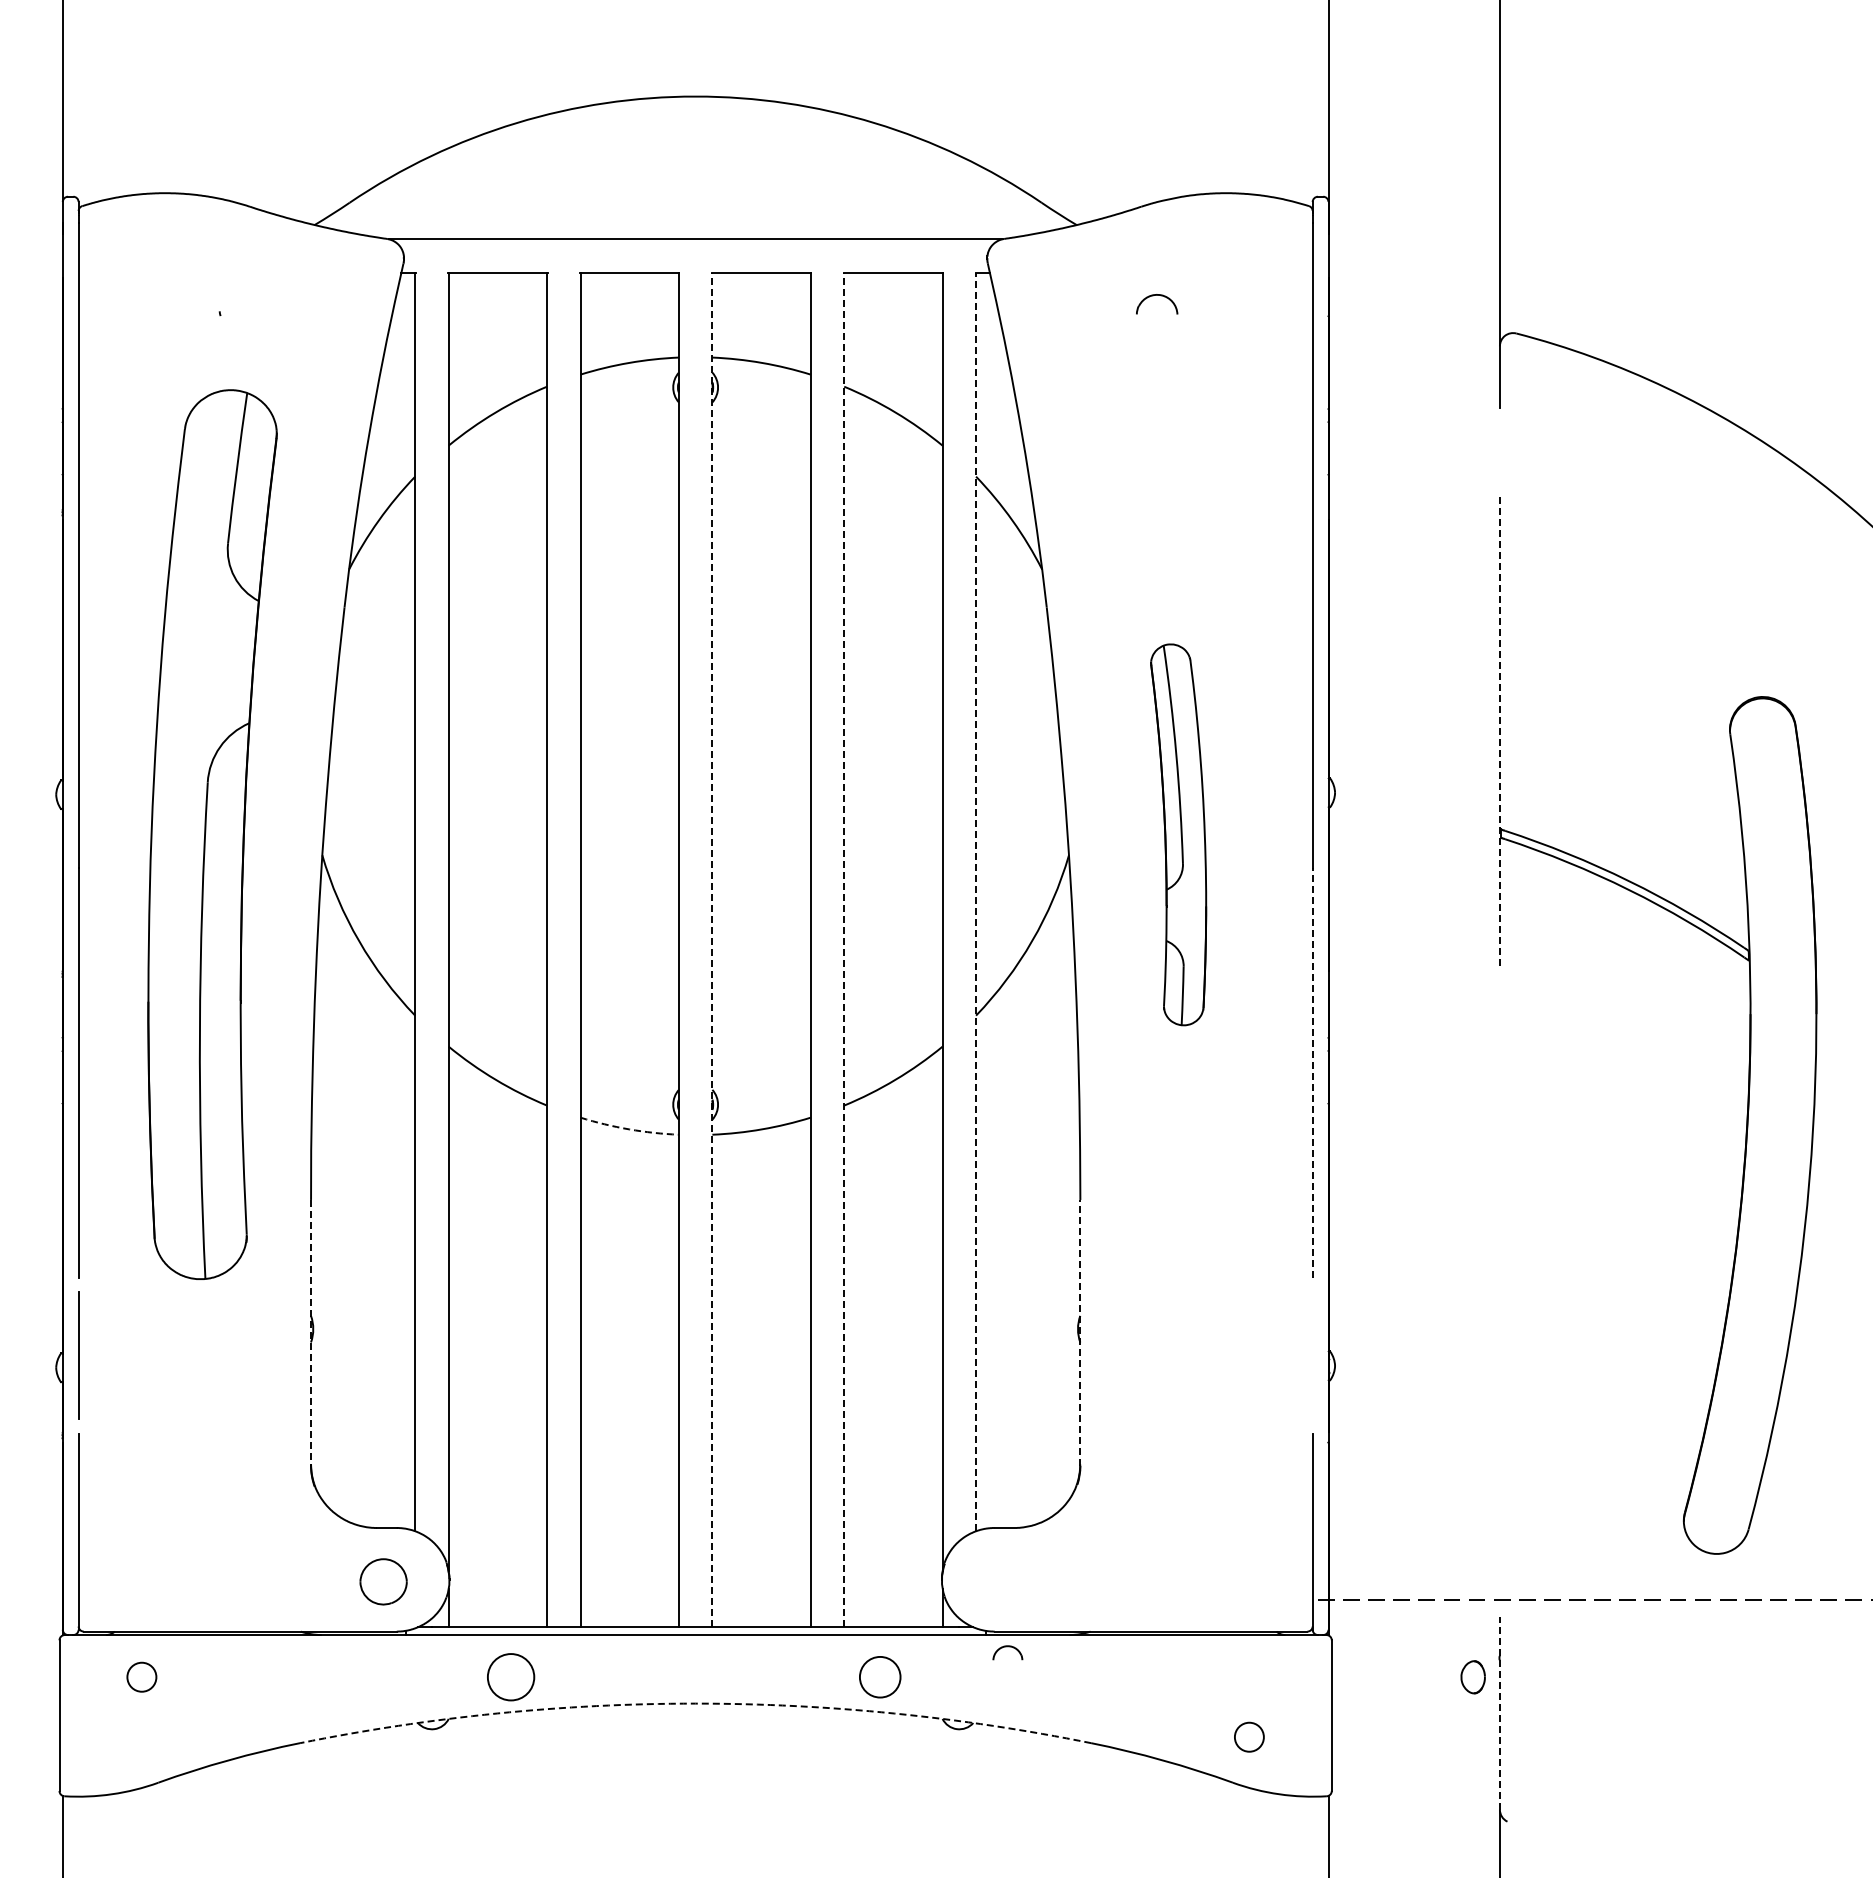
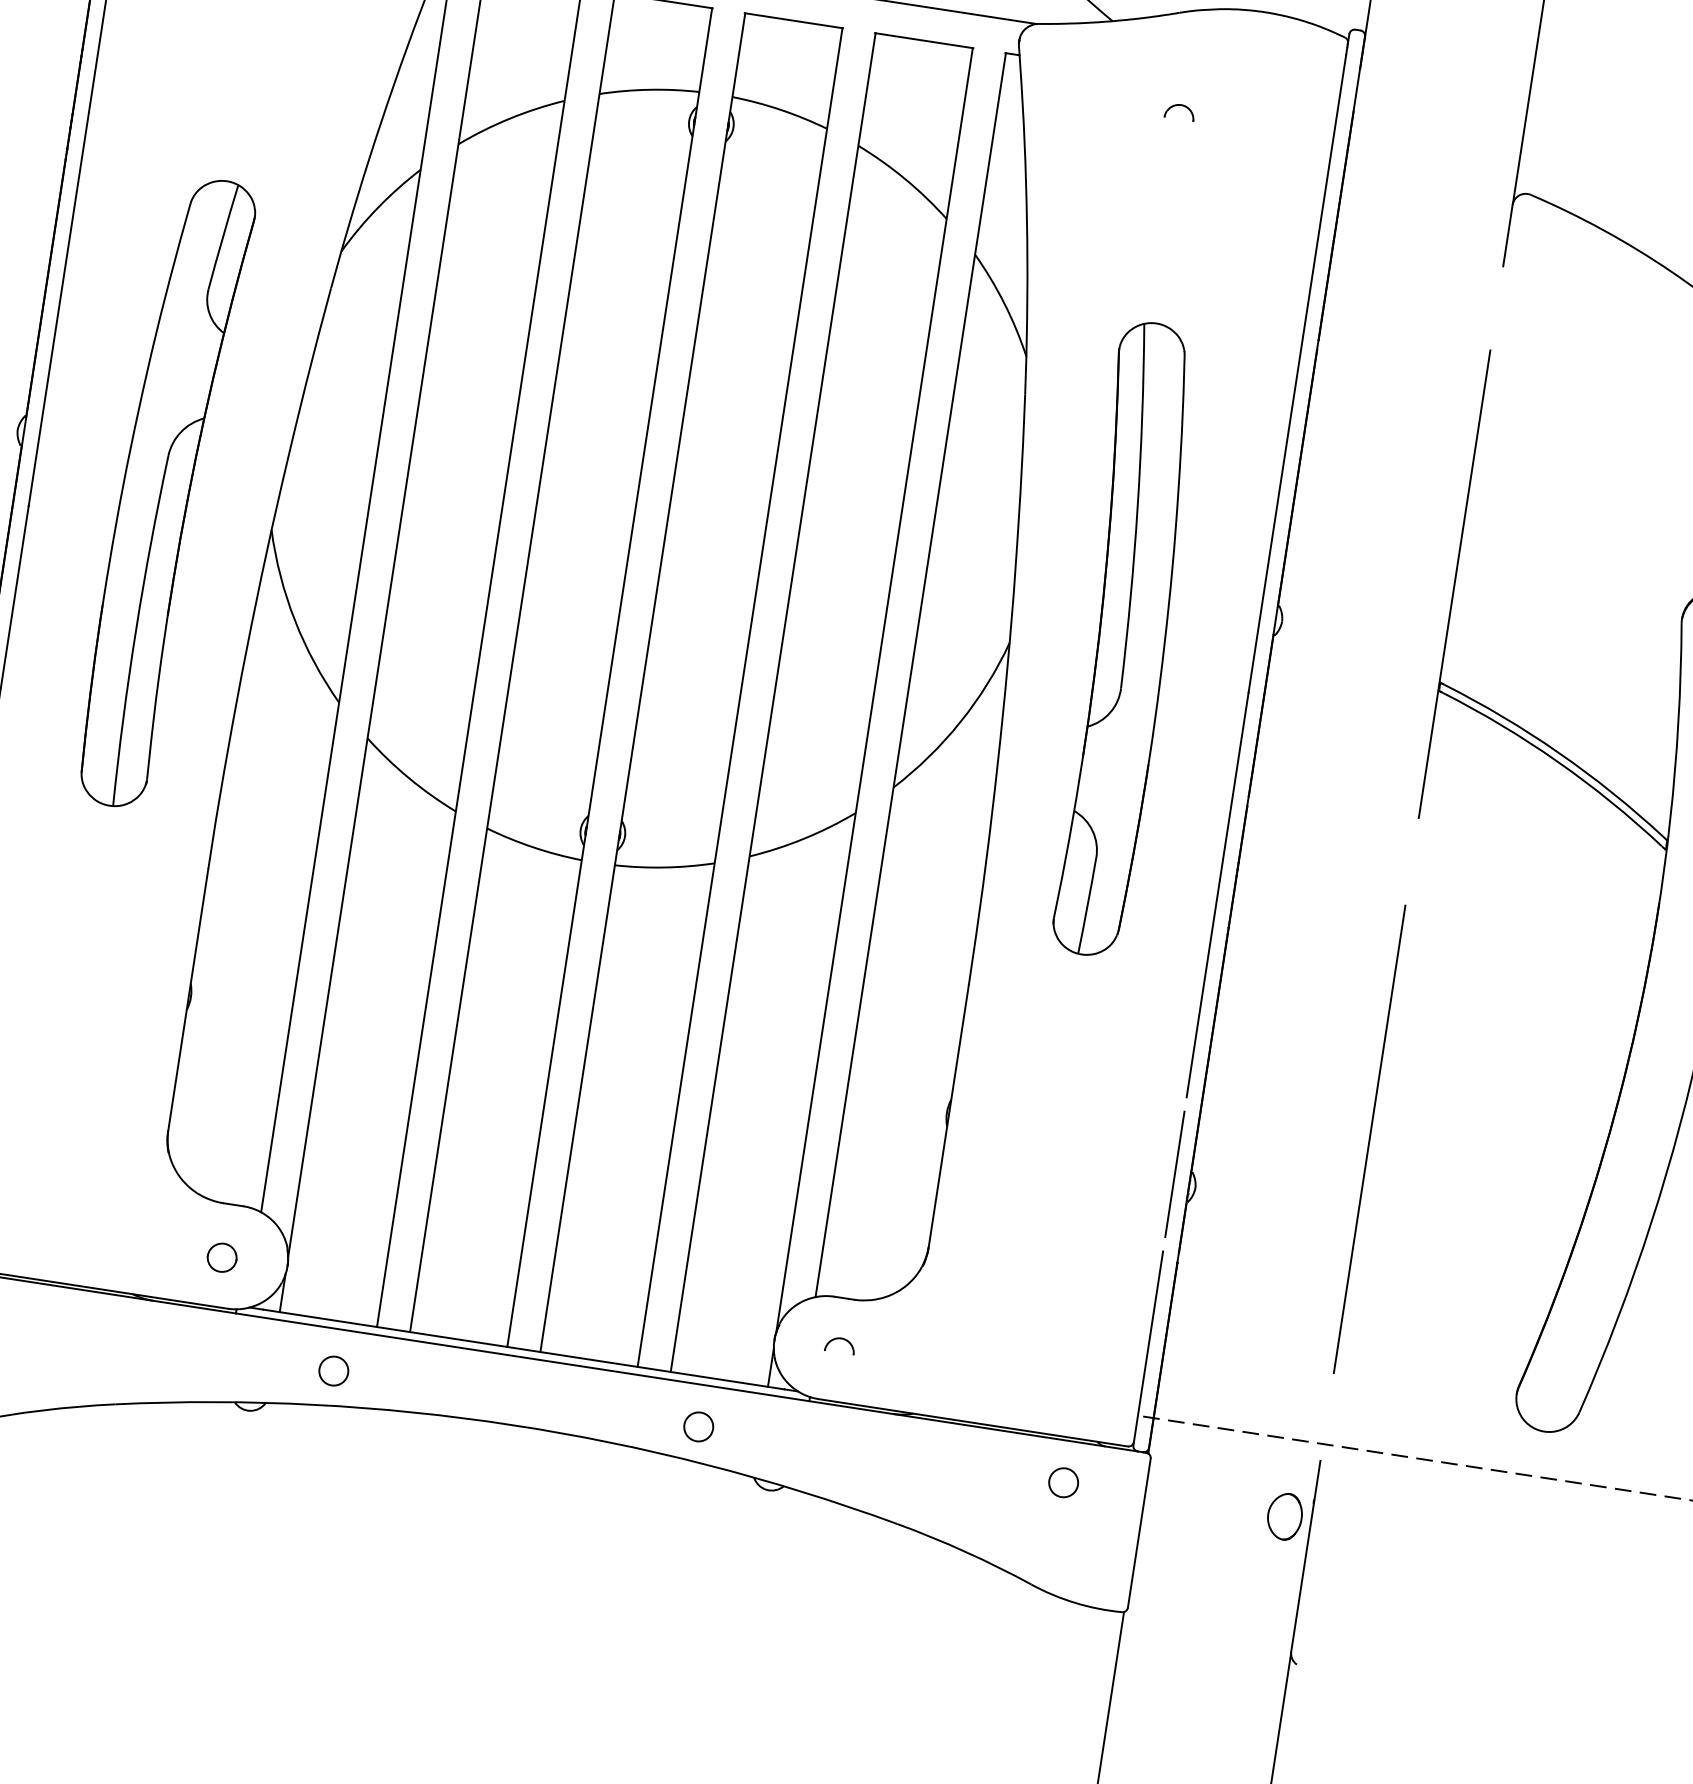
part: (1156, 304) -> (1179, 111), size x0.71
line: (1499, 729) -> (1454, 583), dashed -> solid
part: (212, 834) -> (166, 492), size x0.71
part: (1178, 834) -> (1121, 639), size x1.67
line: (976, 901) -> (911, 674), dashed -> solid
line: (712, 949) -> (643, 682), dashed -> solid
line: (844, 949) -> (773, 702), dashed -> solid
line: (1312, 1072) -> (1217, 894), dashed -> solid
arc: (629, 1129) -> (533, 847), dashed -> solid
line: (1499, 1291) -> (1369, 1139), added
line: (311, 1332) -> (188, 1000), dashed -> solid
line: (1080, 1332) -> (948, 1116), dashed -> solid
line: (1312, 1355) -> (1174, 1174), added
part: (383, 1582) -> (222, 1258), size x0.62
part: (1007, 1652) -> (840, 1344), moved
circle: (510, 1676) -> (333, 1370), size x0.62
circle: (879, 1676) -> (698, 1426), size x0.71
part: (1472, 1677) -> (1284, 1516), size x1.43
arc: (695, 1703) -> (512, 1424), dashed -> solid
line: (1499, 1713) -> (1305, 1556), dashed -> solid
circle: (1249, 1736) -> (1063, 1482), moved

